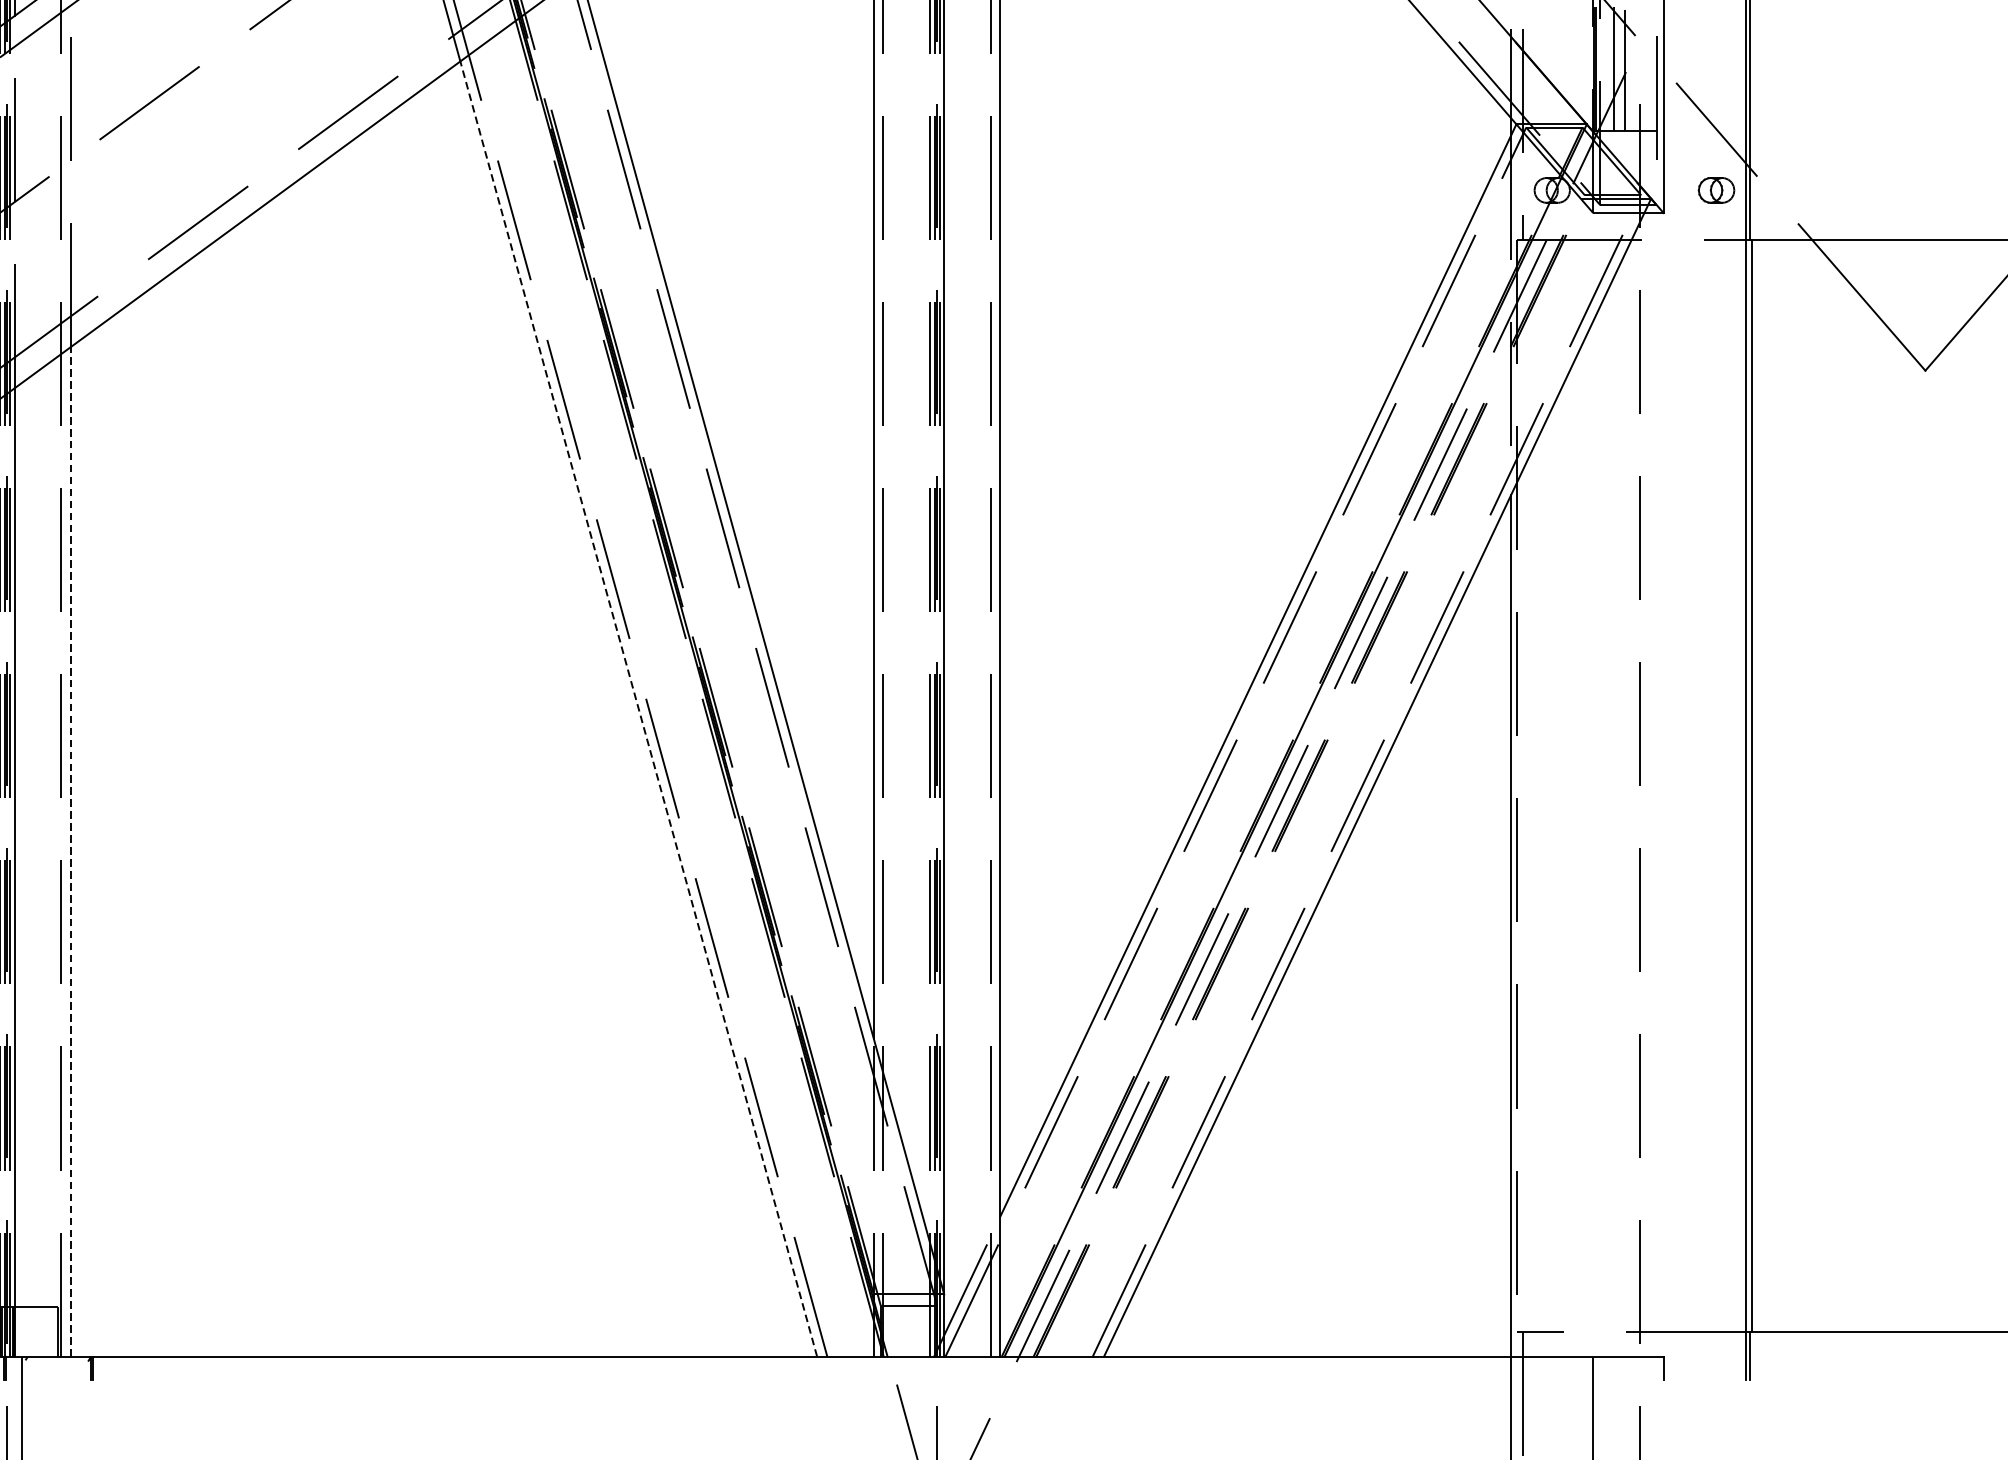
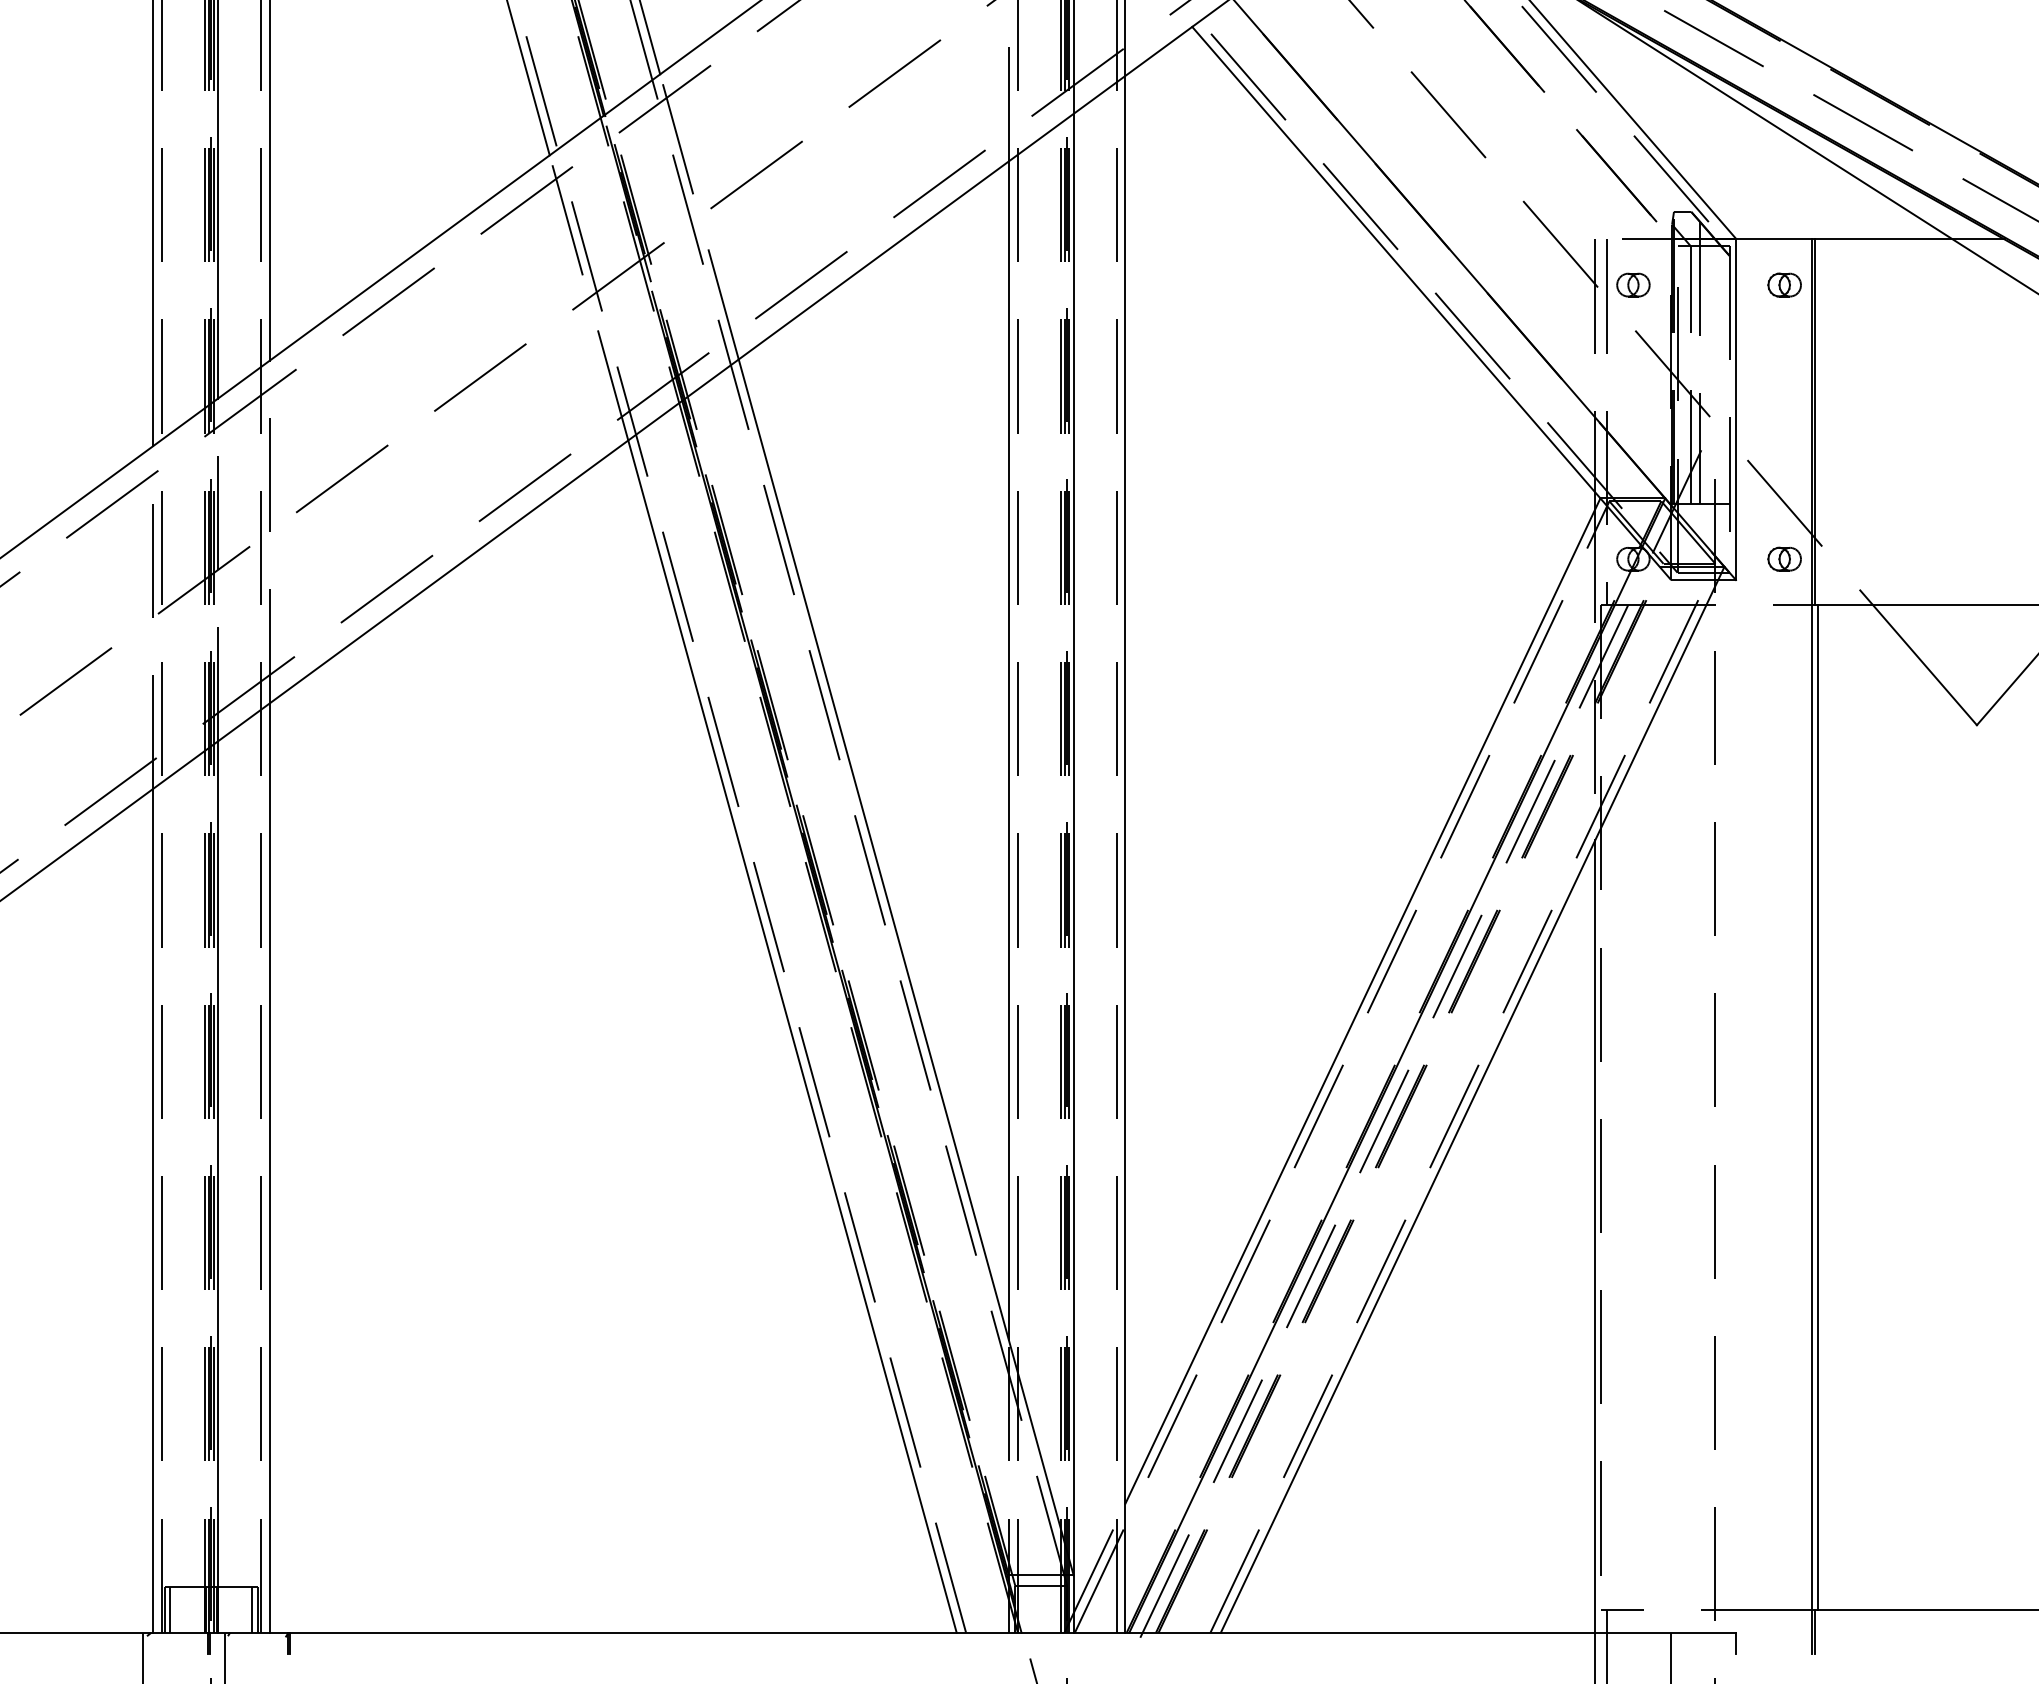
line: (638, 708) -> (792, 1036), dashed -> solid
line: (70, 852) -> (269, 1168), dashed -> solid
line: (52, 1331) -> (252, 1609), added

